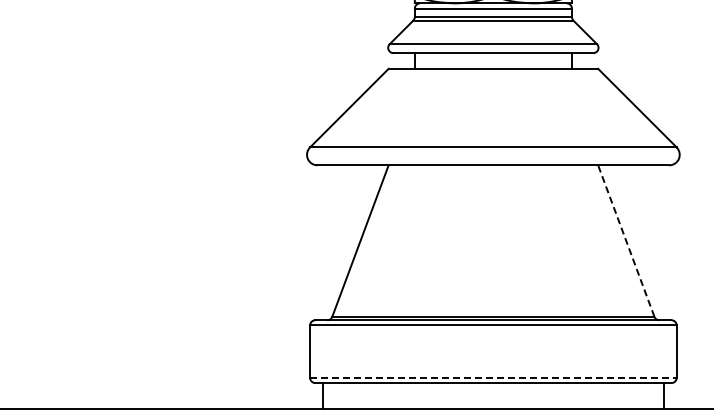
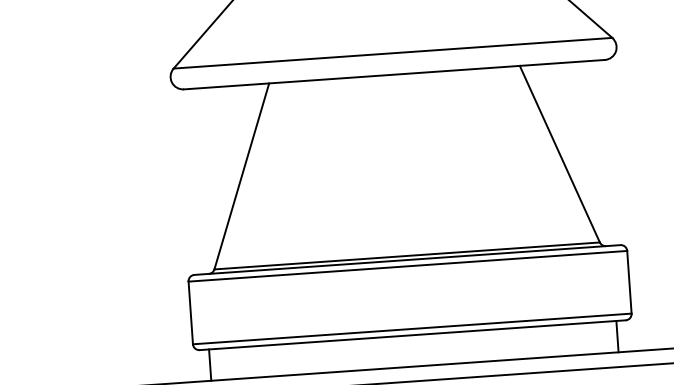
line: (626, 241) -> (560, 154), dashed -> solid
line: (493, 377) -> (412, 328), dashed -> solid

